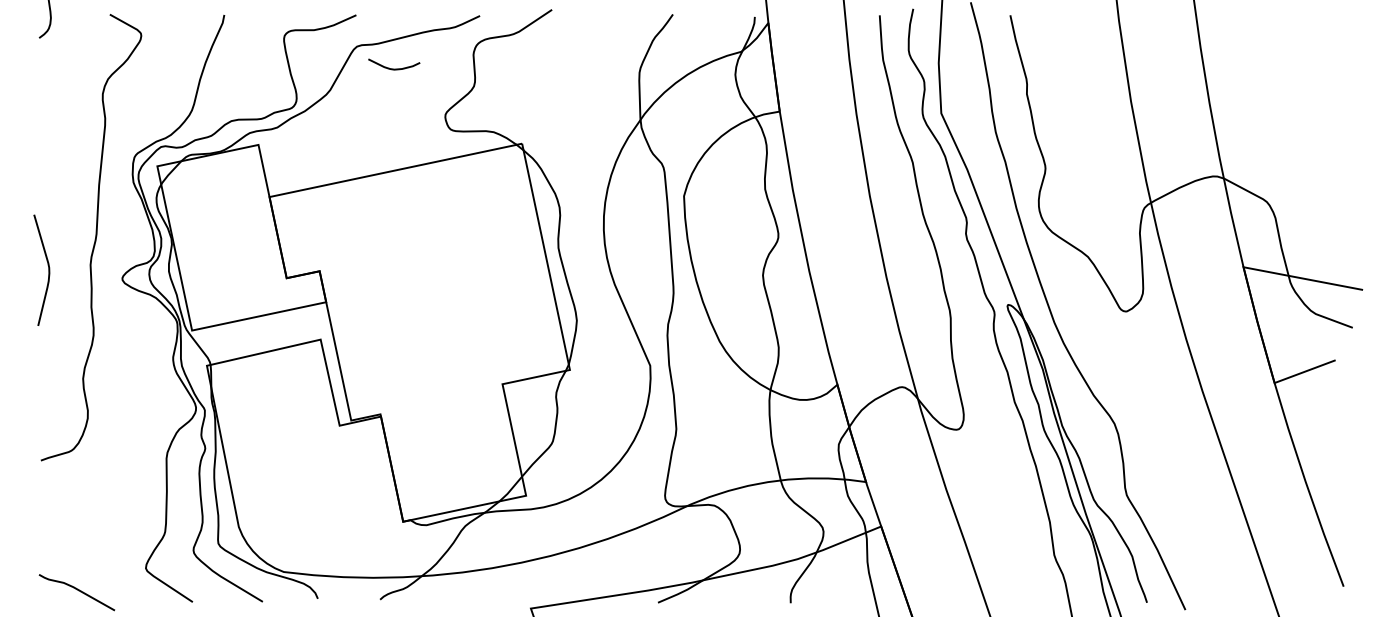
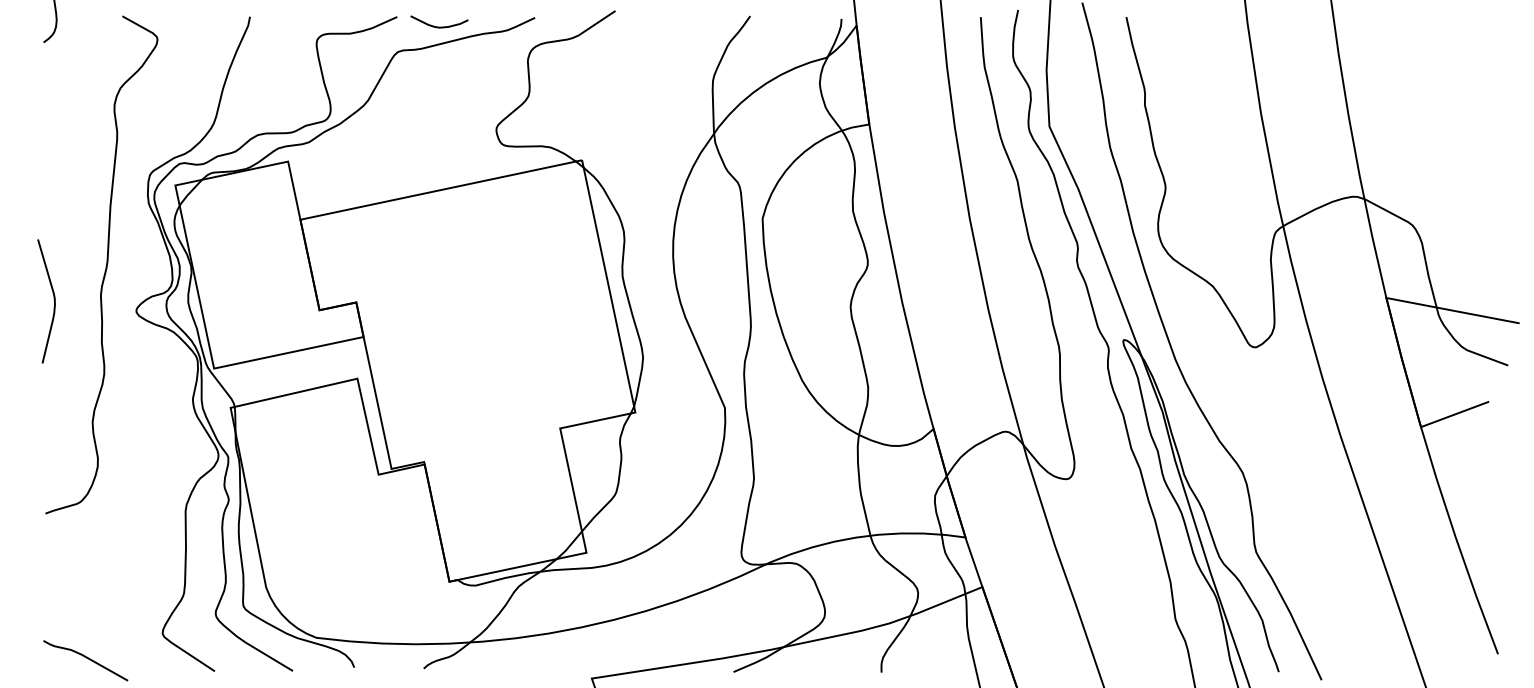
curve: (394, 68) -> (439, 26), moved

